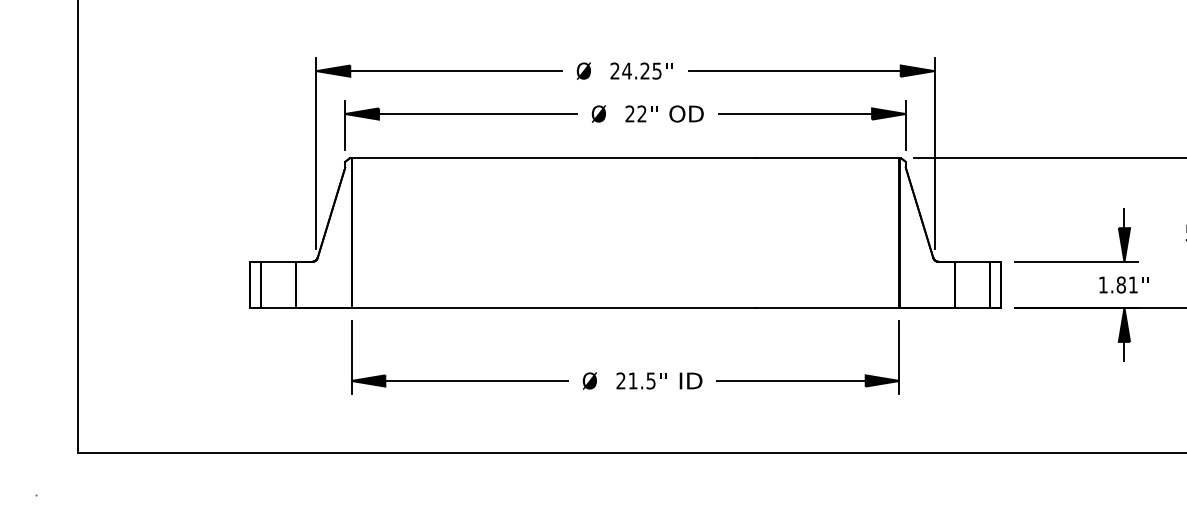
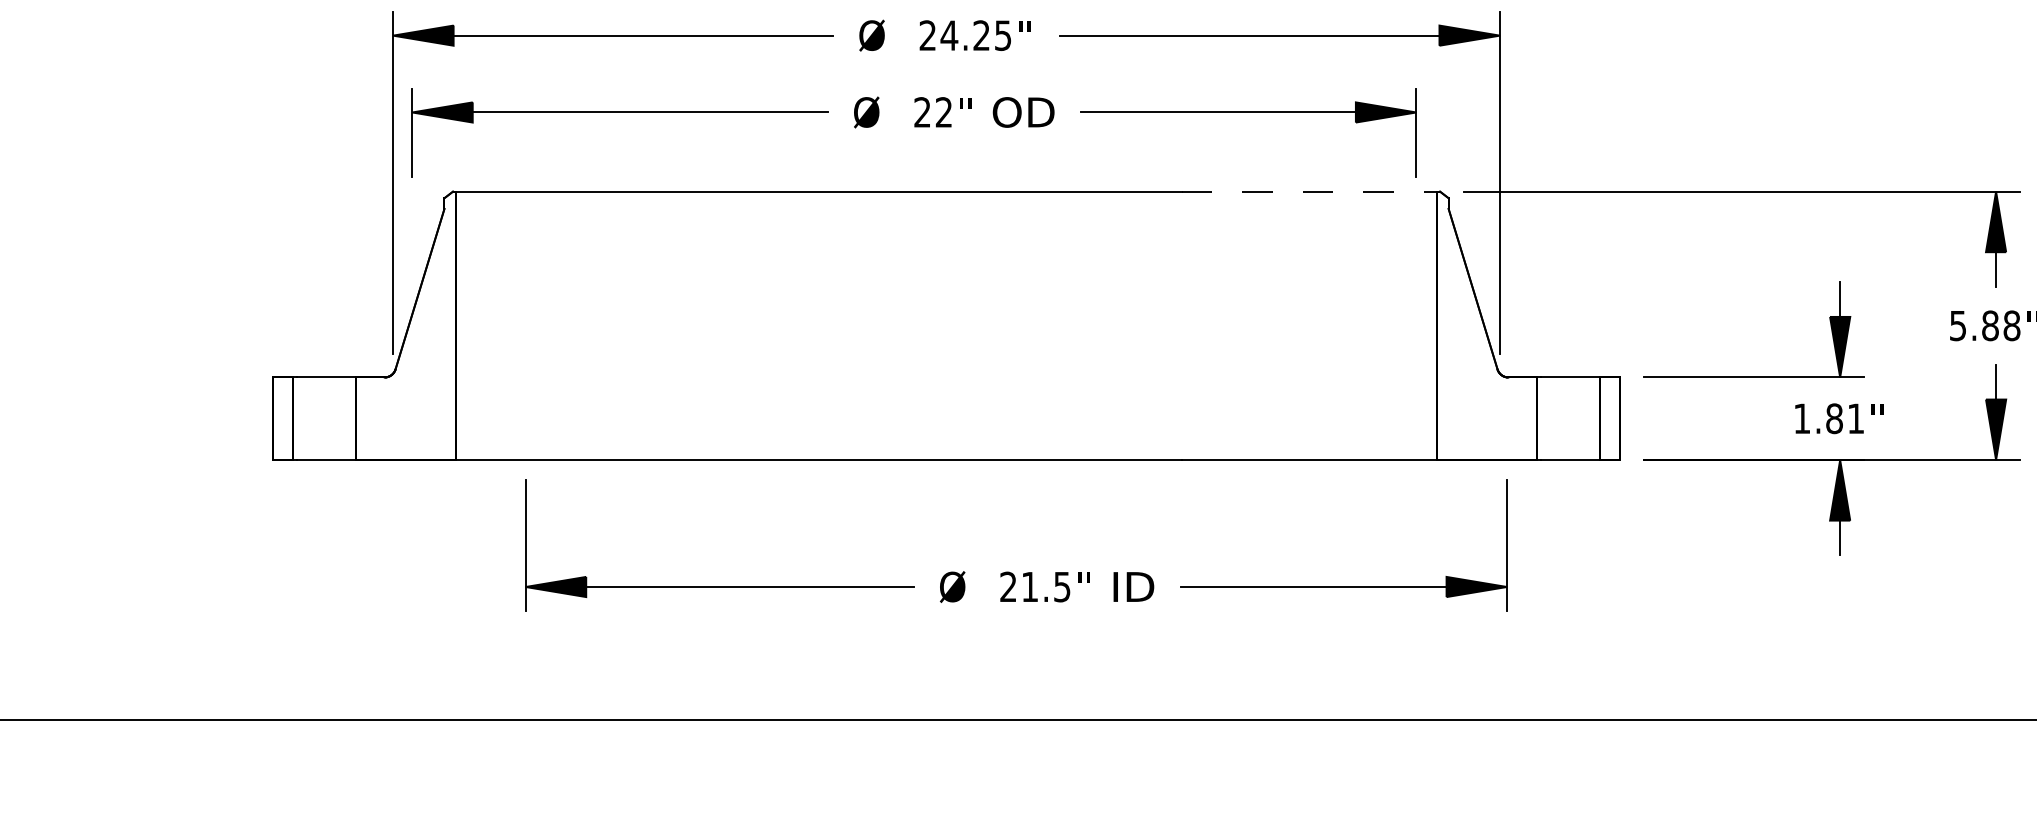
part: (625, 125) -> (914, 133), moved
line: (828, 158) -> (1310, 192), solid -> dashed
part: (622, 372) -> (1011, 571), moved

